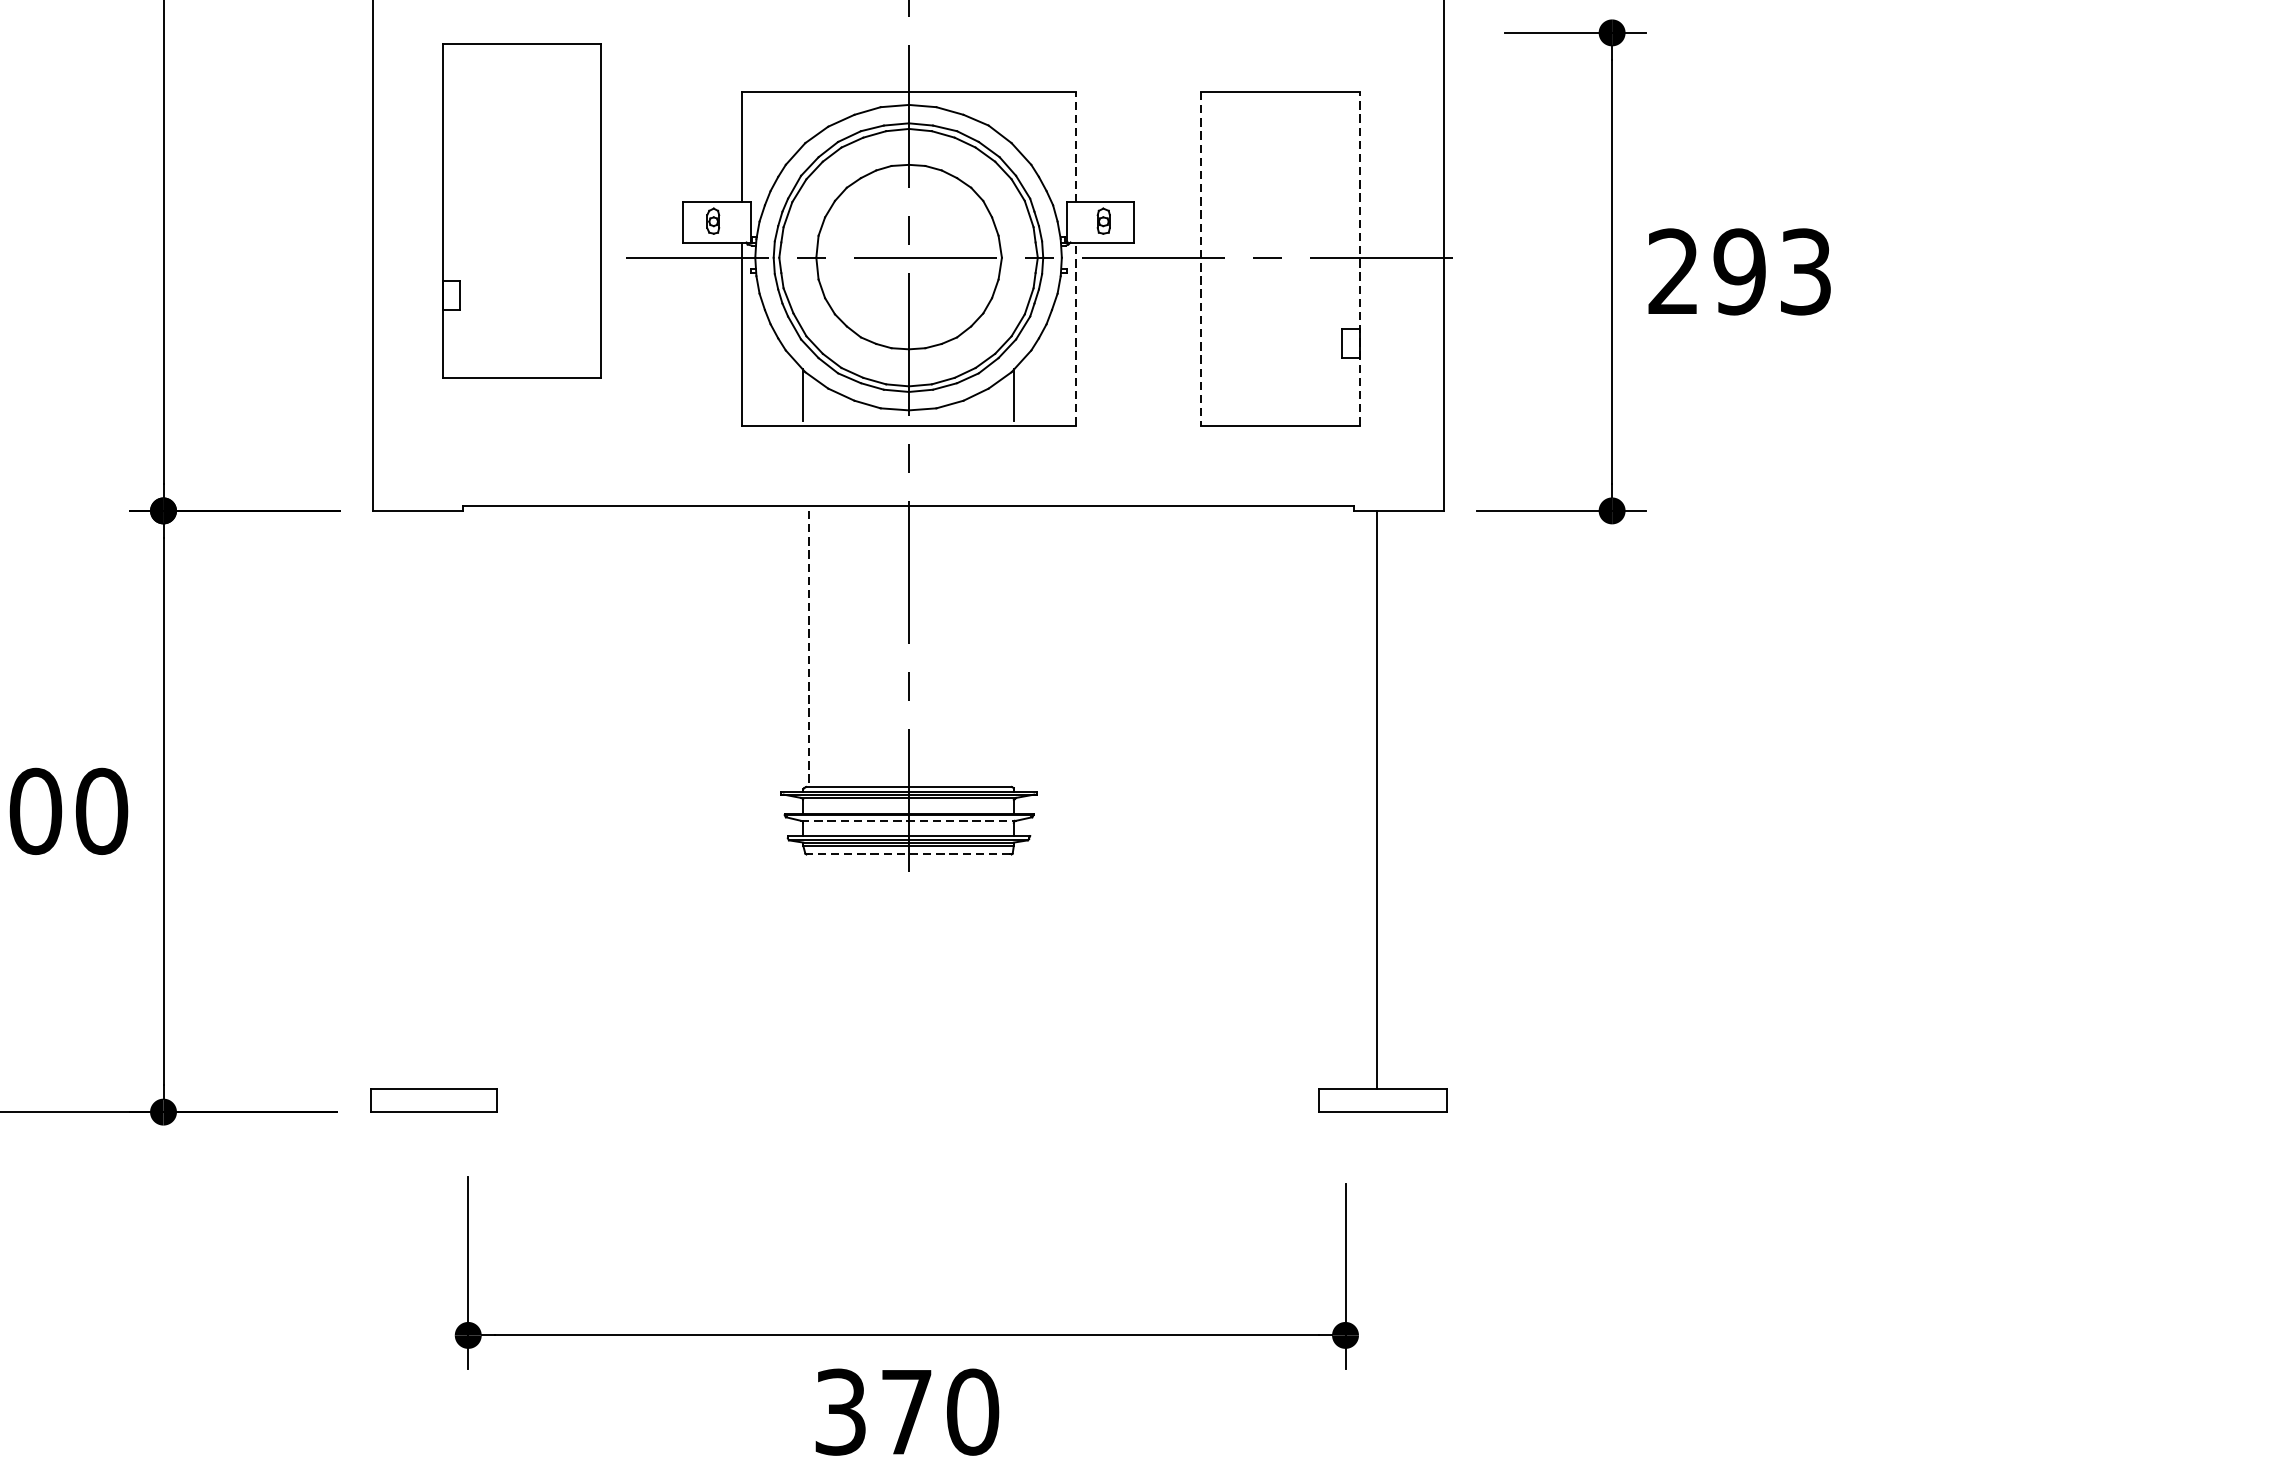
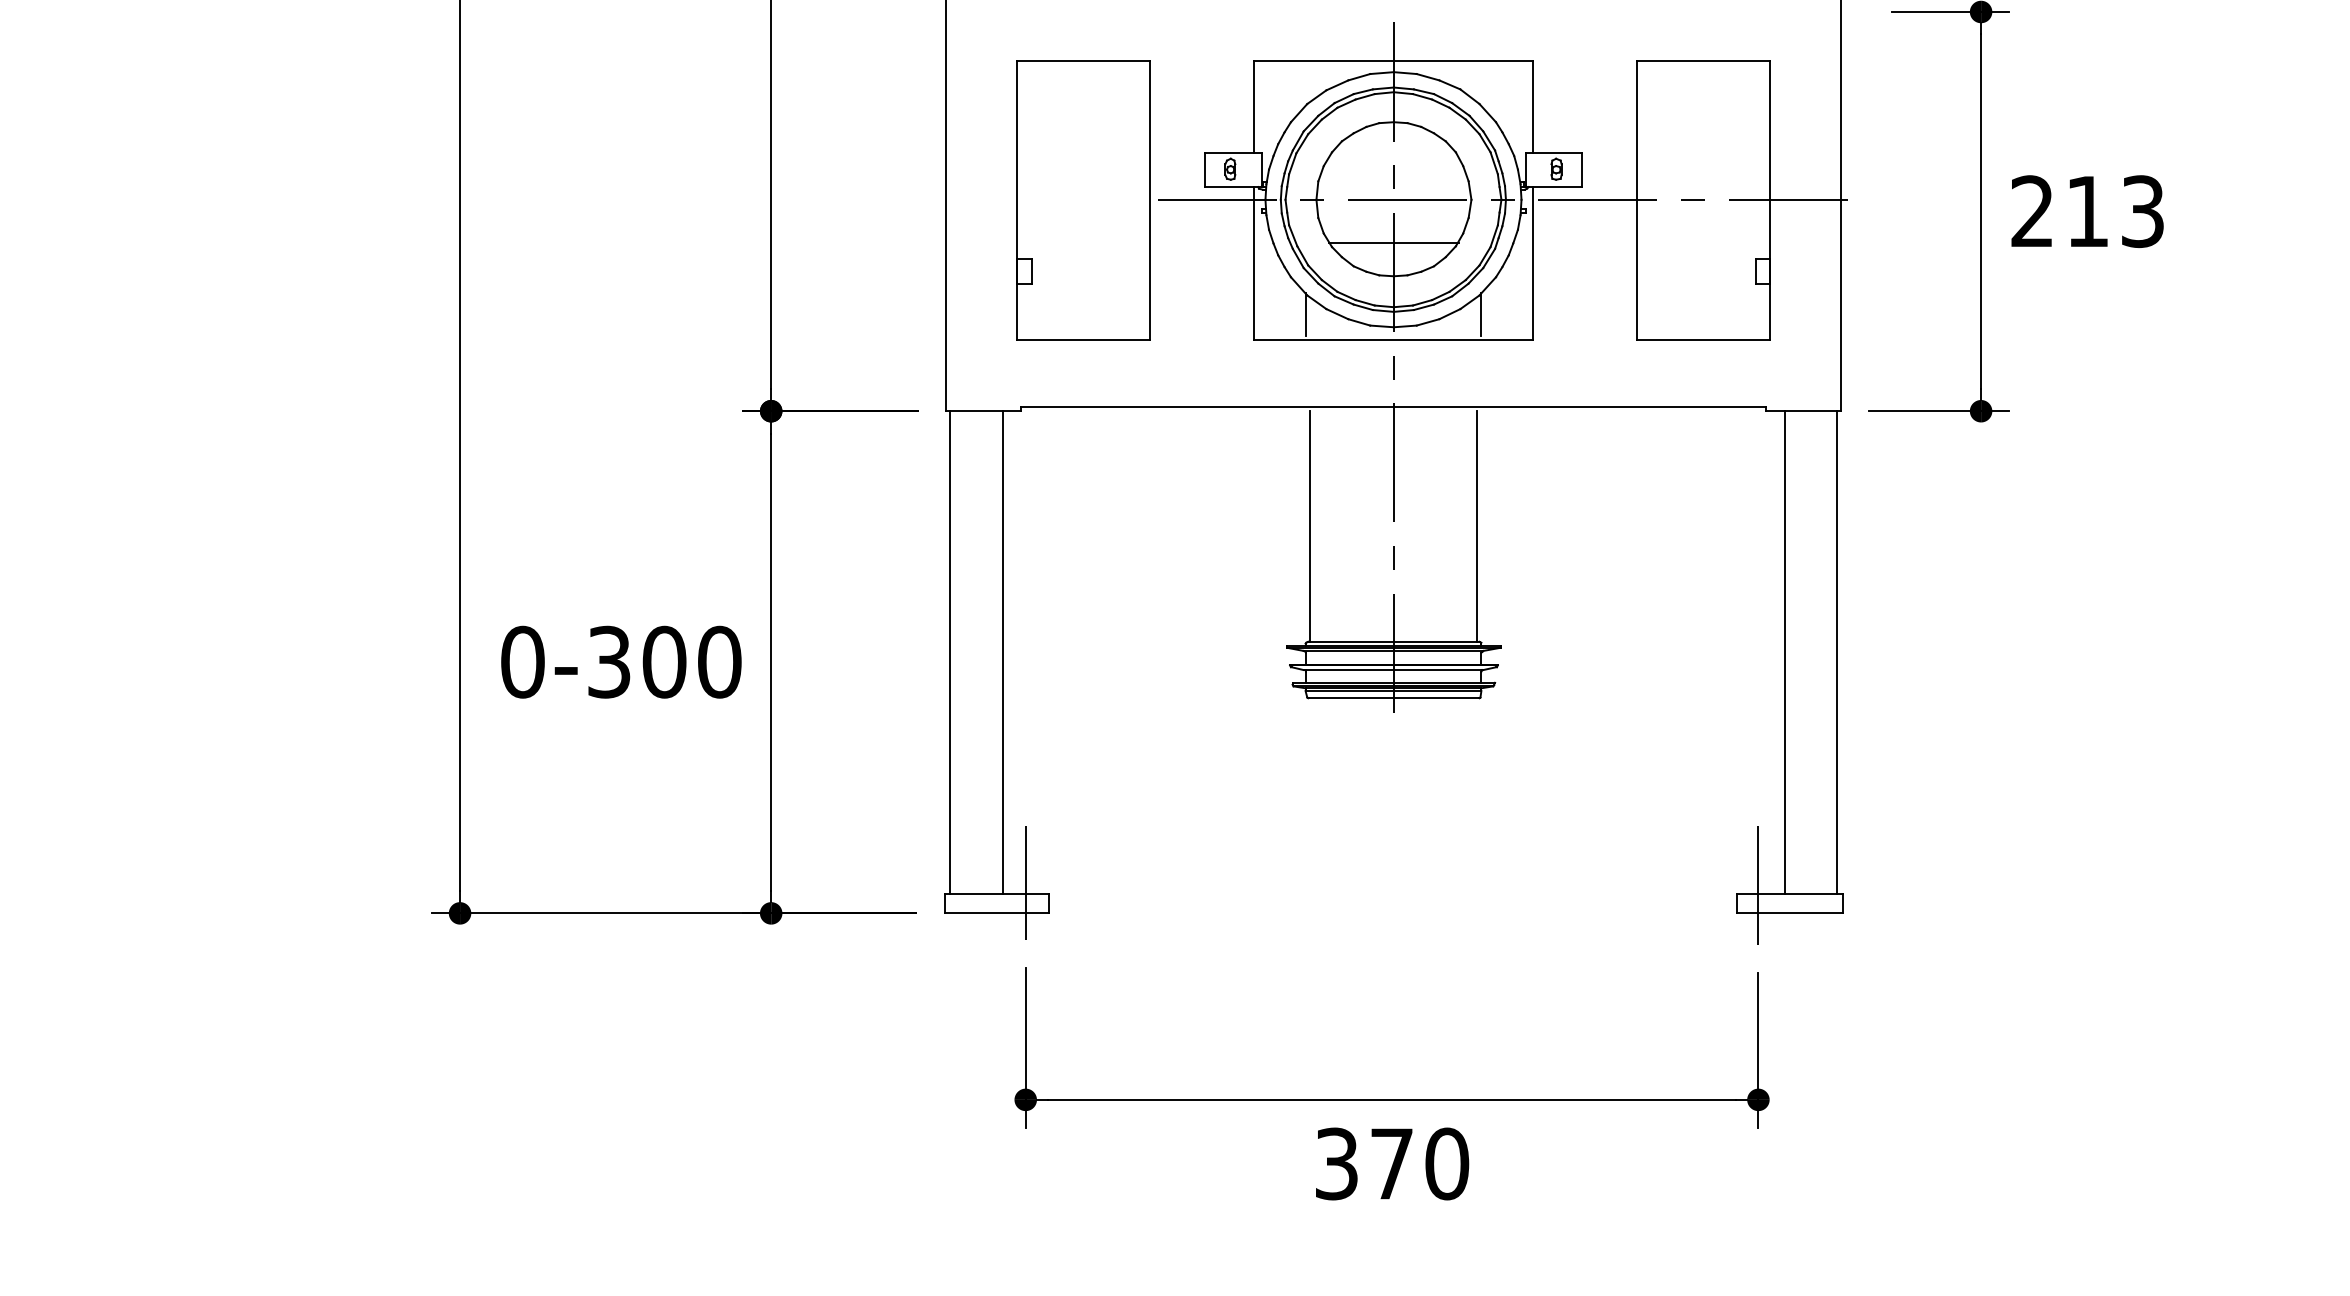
line: (1076, 146) -> (1533, 106), dashed -> solid
part: (521, 210) -> (1083, 200), moved
line: (1359, 258) -> (1770, 200), dashed -> solid
line: (1200, 259) -> (1637, 201), dashed -> solid
text: (1739, 271) -> (2087, 211), 293 -> 213
line: (908, 308) -> (1393, 242), added
line: (1076, 334) -> (1533, 263), dashed -> solid
line: (1007, 648) -> (1476, 526), added
line: (809, 650) -> (1310, 527), dashed -> solid
line: (378, 799) -> (950, 652), added
line: (440, 799) -> (1002, 652), added
line: (1438, 799) -> (1836, 652), added
line: (908, 821) -> (1393, 670), dashed -> solid
line: (908, 854) -> (1393, 698), dashed -> solid
line: (467, 1075) -> (1025, 882), added
line: (1345, 1078) -> (1758, 885), added

